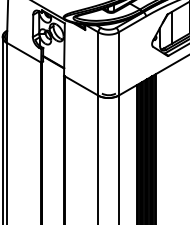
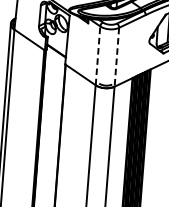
line: (98, 63) -> (98, 55), solid -> dashed
line: (118, 63) -> (116, 56), solid -> dashed

